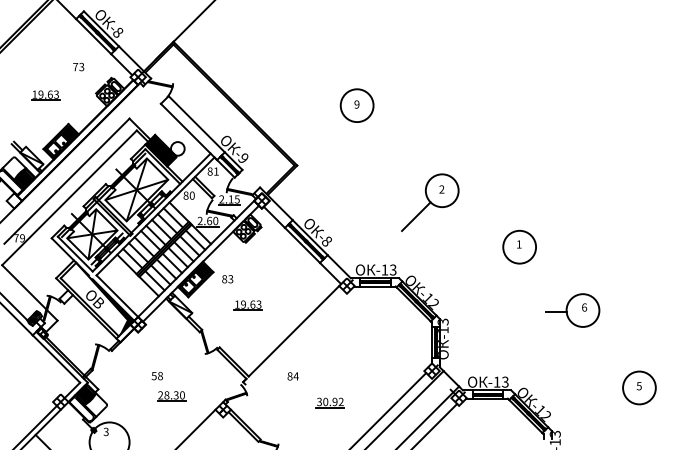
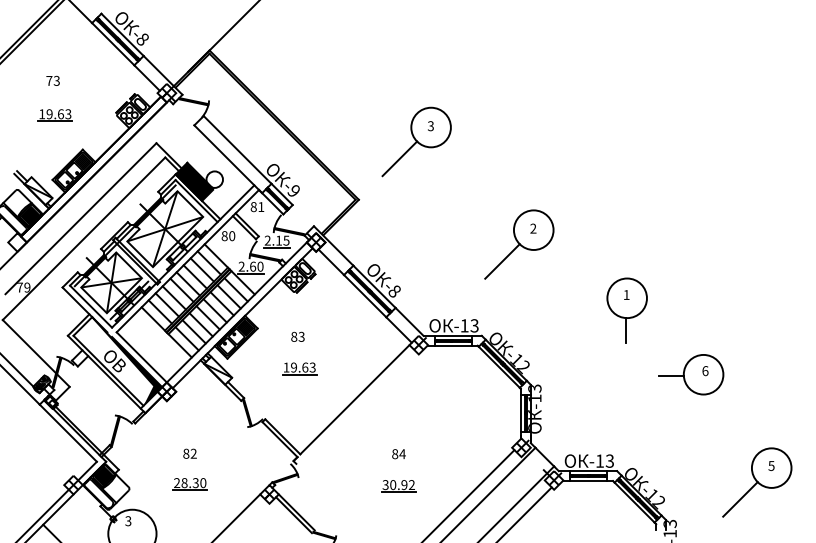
text: (78, 66) -> (52, 80), moved
text: (356, 104) -> (430, 126), 9 -> 3
line: (330, 131) -> (399, 158), added
line: (518, 273) -> (625, 330), added
text: (227, 278) -> (297, 336), moved
text: (156, 375) -> (189, 453), 58 -> 82
text: (292, 376) -> (398, 454), moved
part: (170, 396) -> (189, 484), moved
line: (613, 413) -> (740, 499), added

